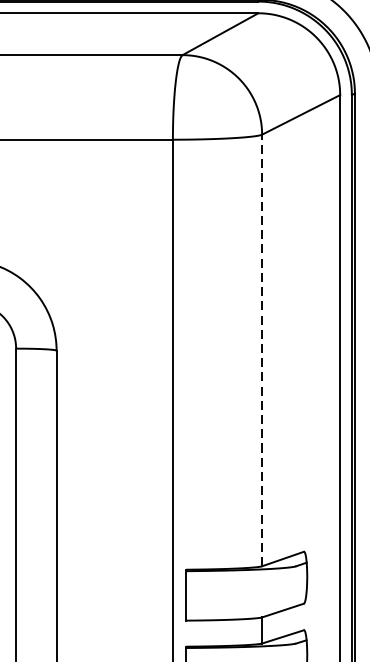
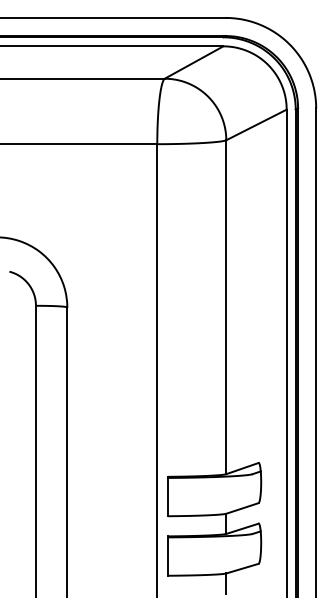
line: (262, 350) -> (226, 307), dashed -> solid

